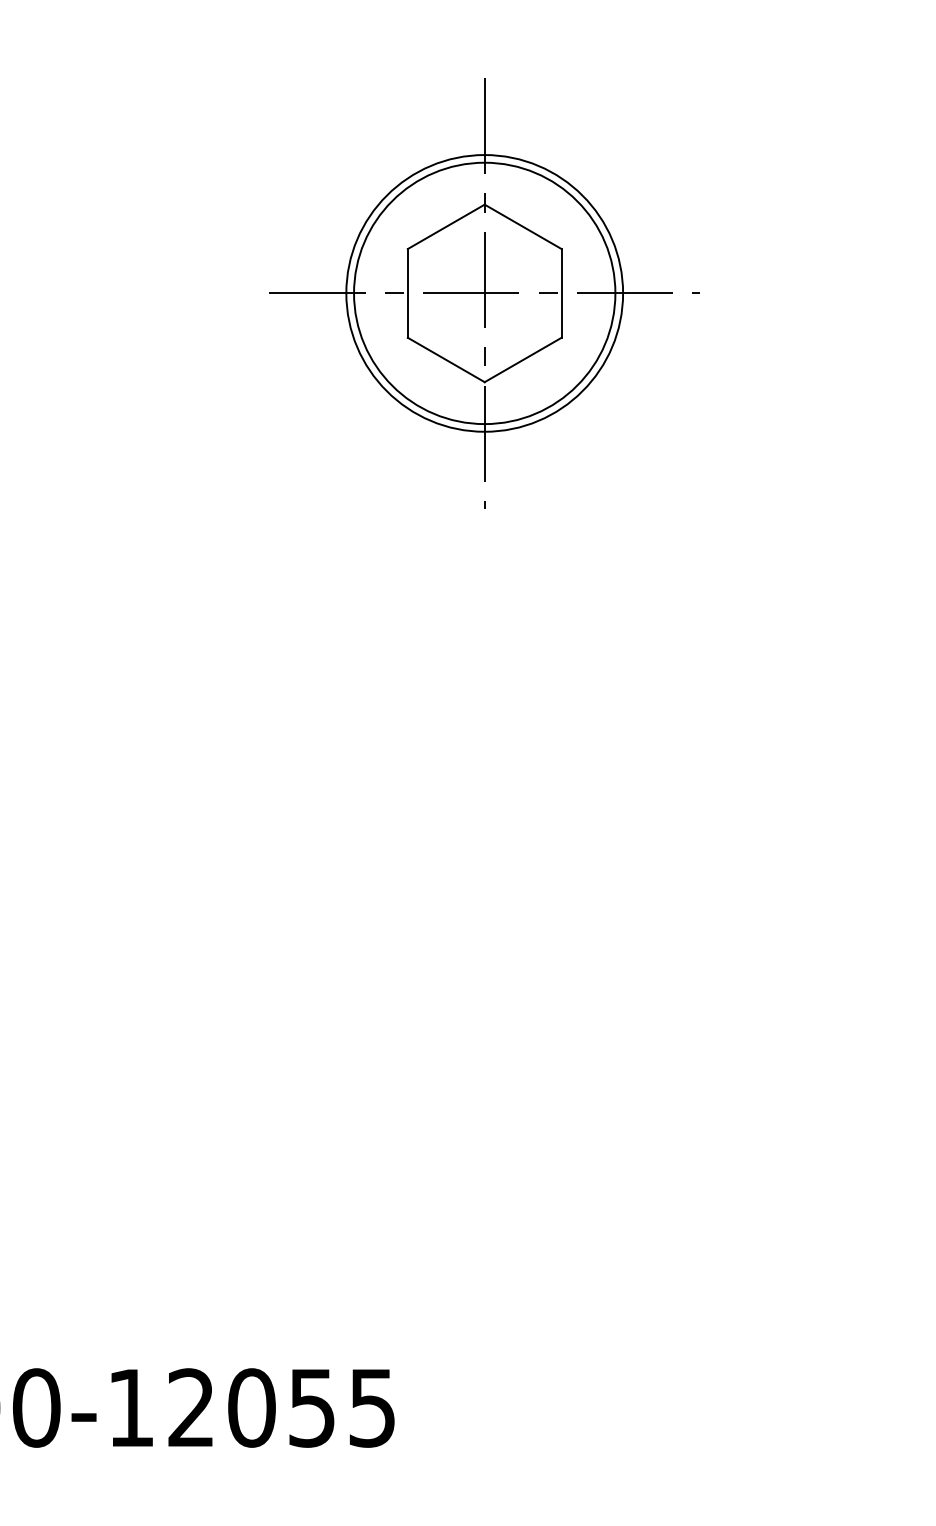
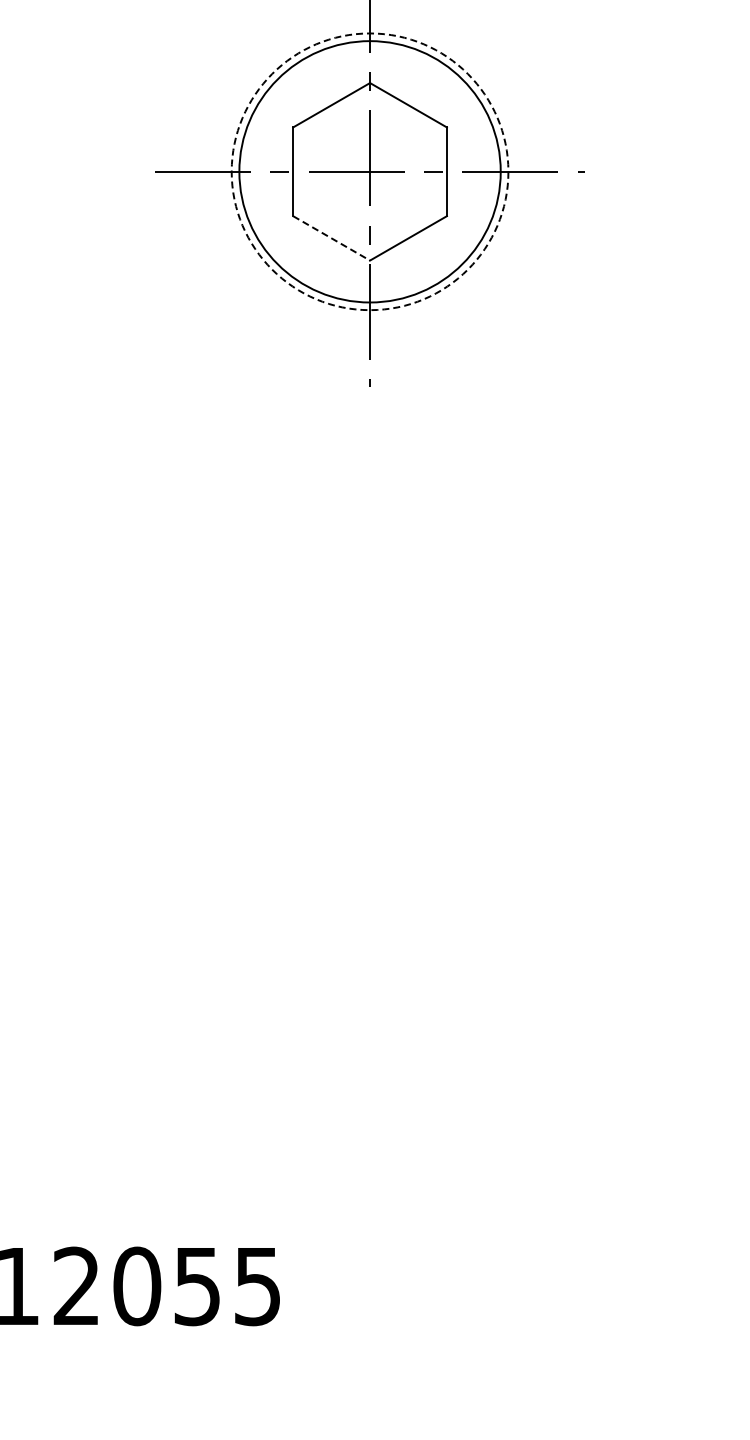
circle: (484, 293) -> (369, 171), solid -> dashed
line: (446, 360) -> (331, 238), solid -> dashed

